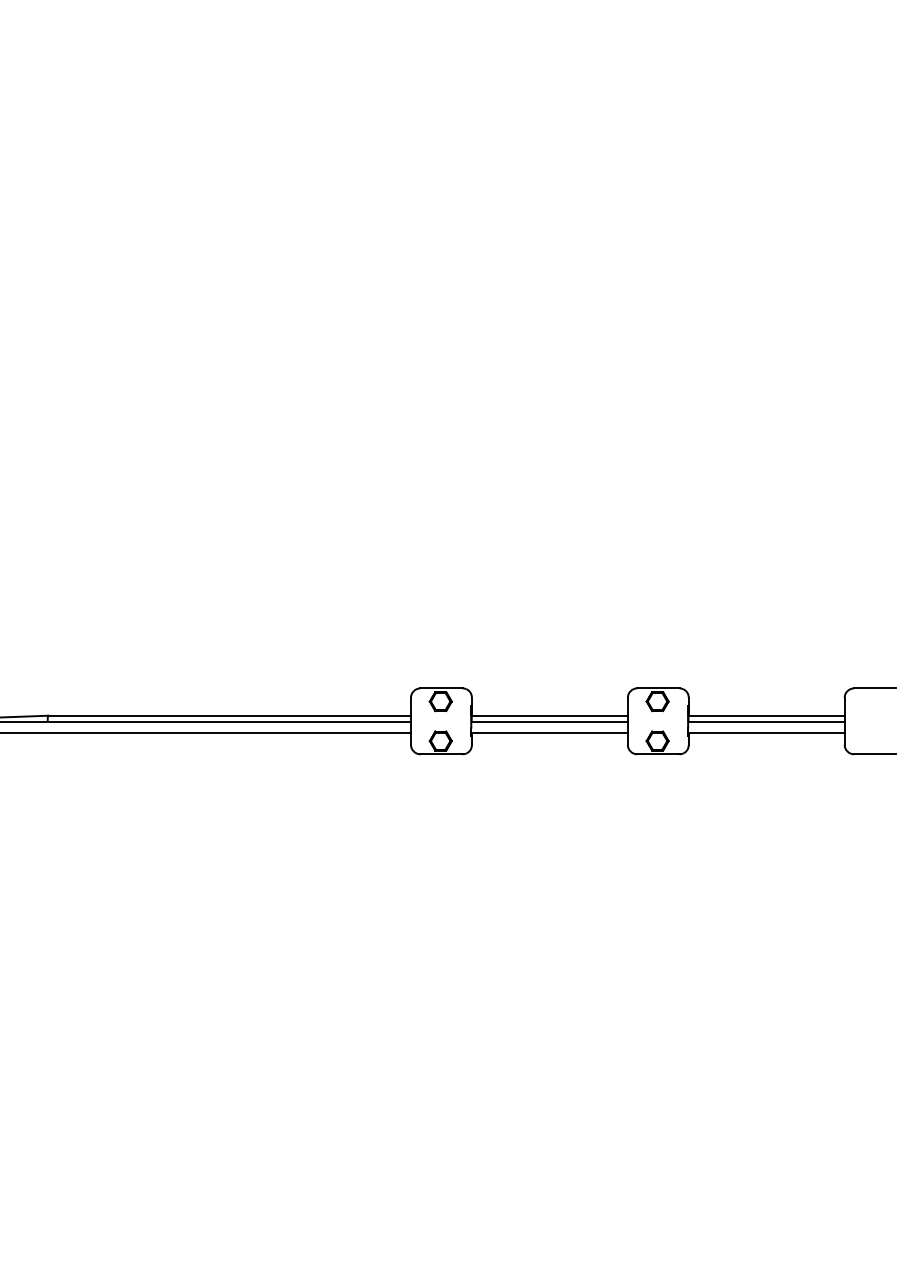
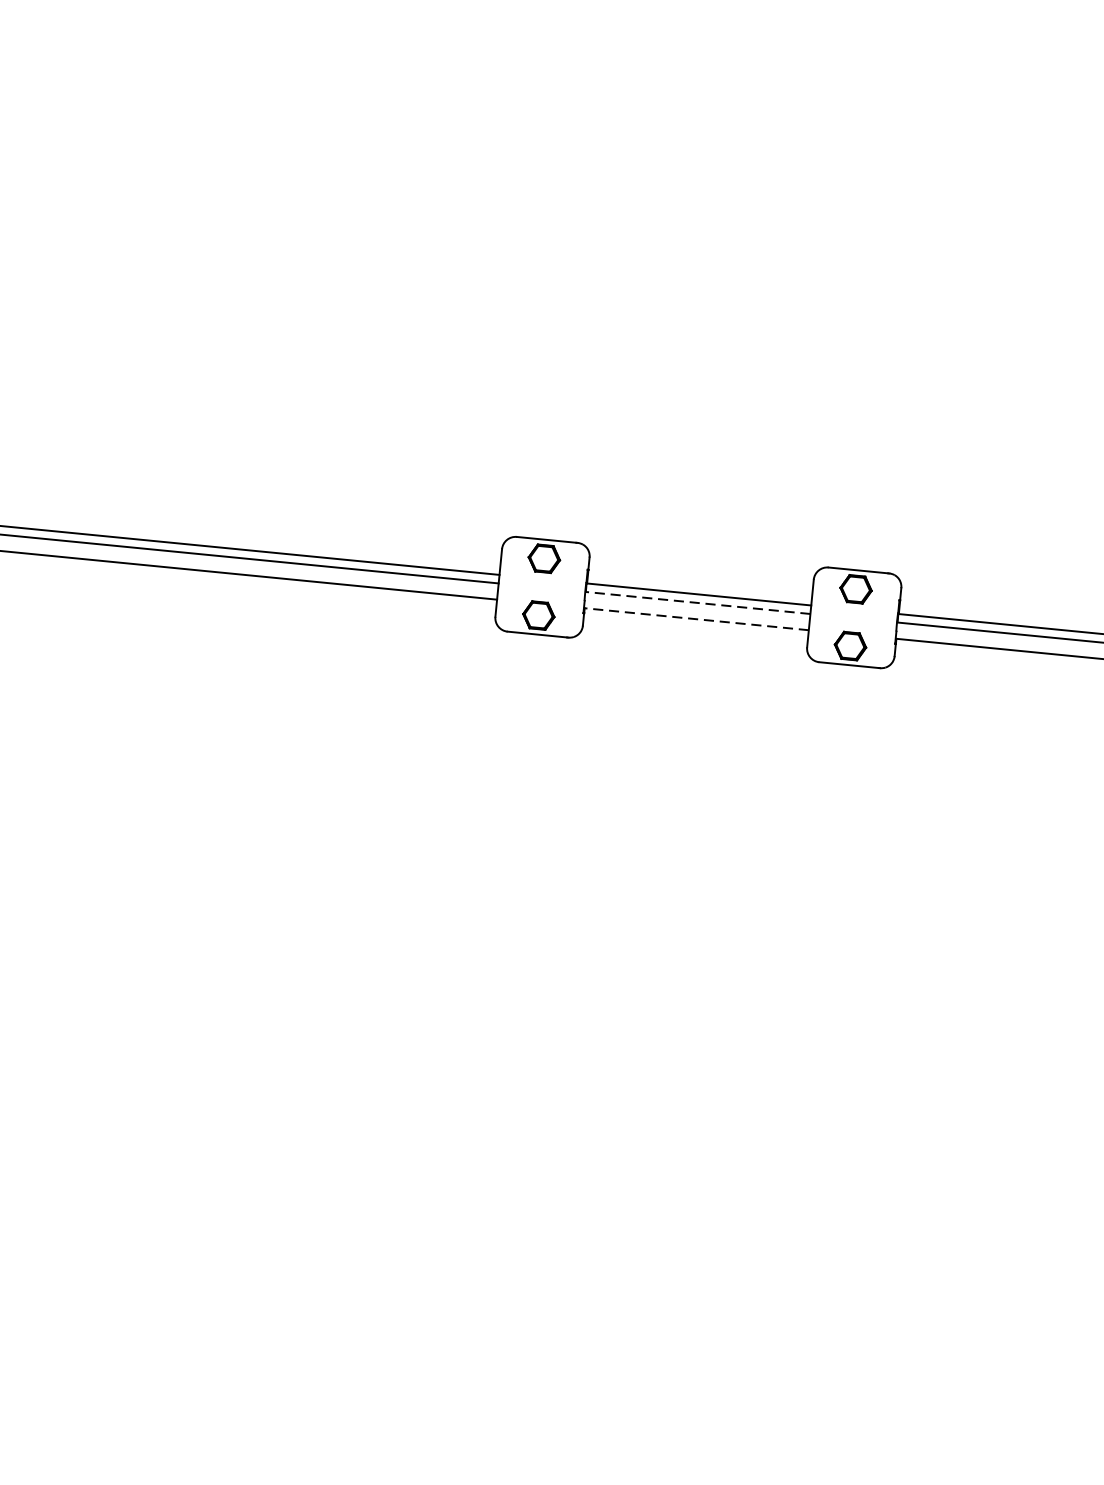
line: (549, 721) -> (697, 602), solid -> dashed
line: (549, 732) -> (696, 618), solid -> dashed

